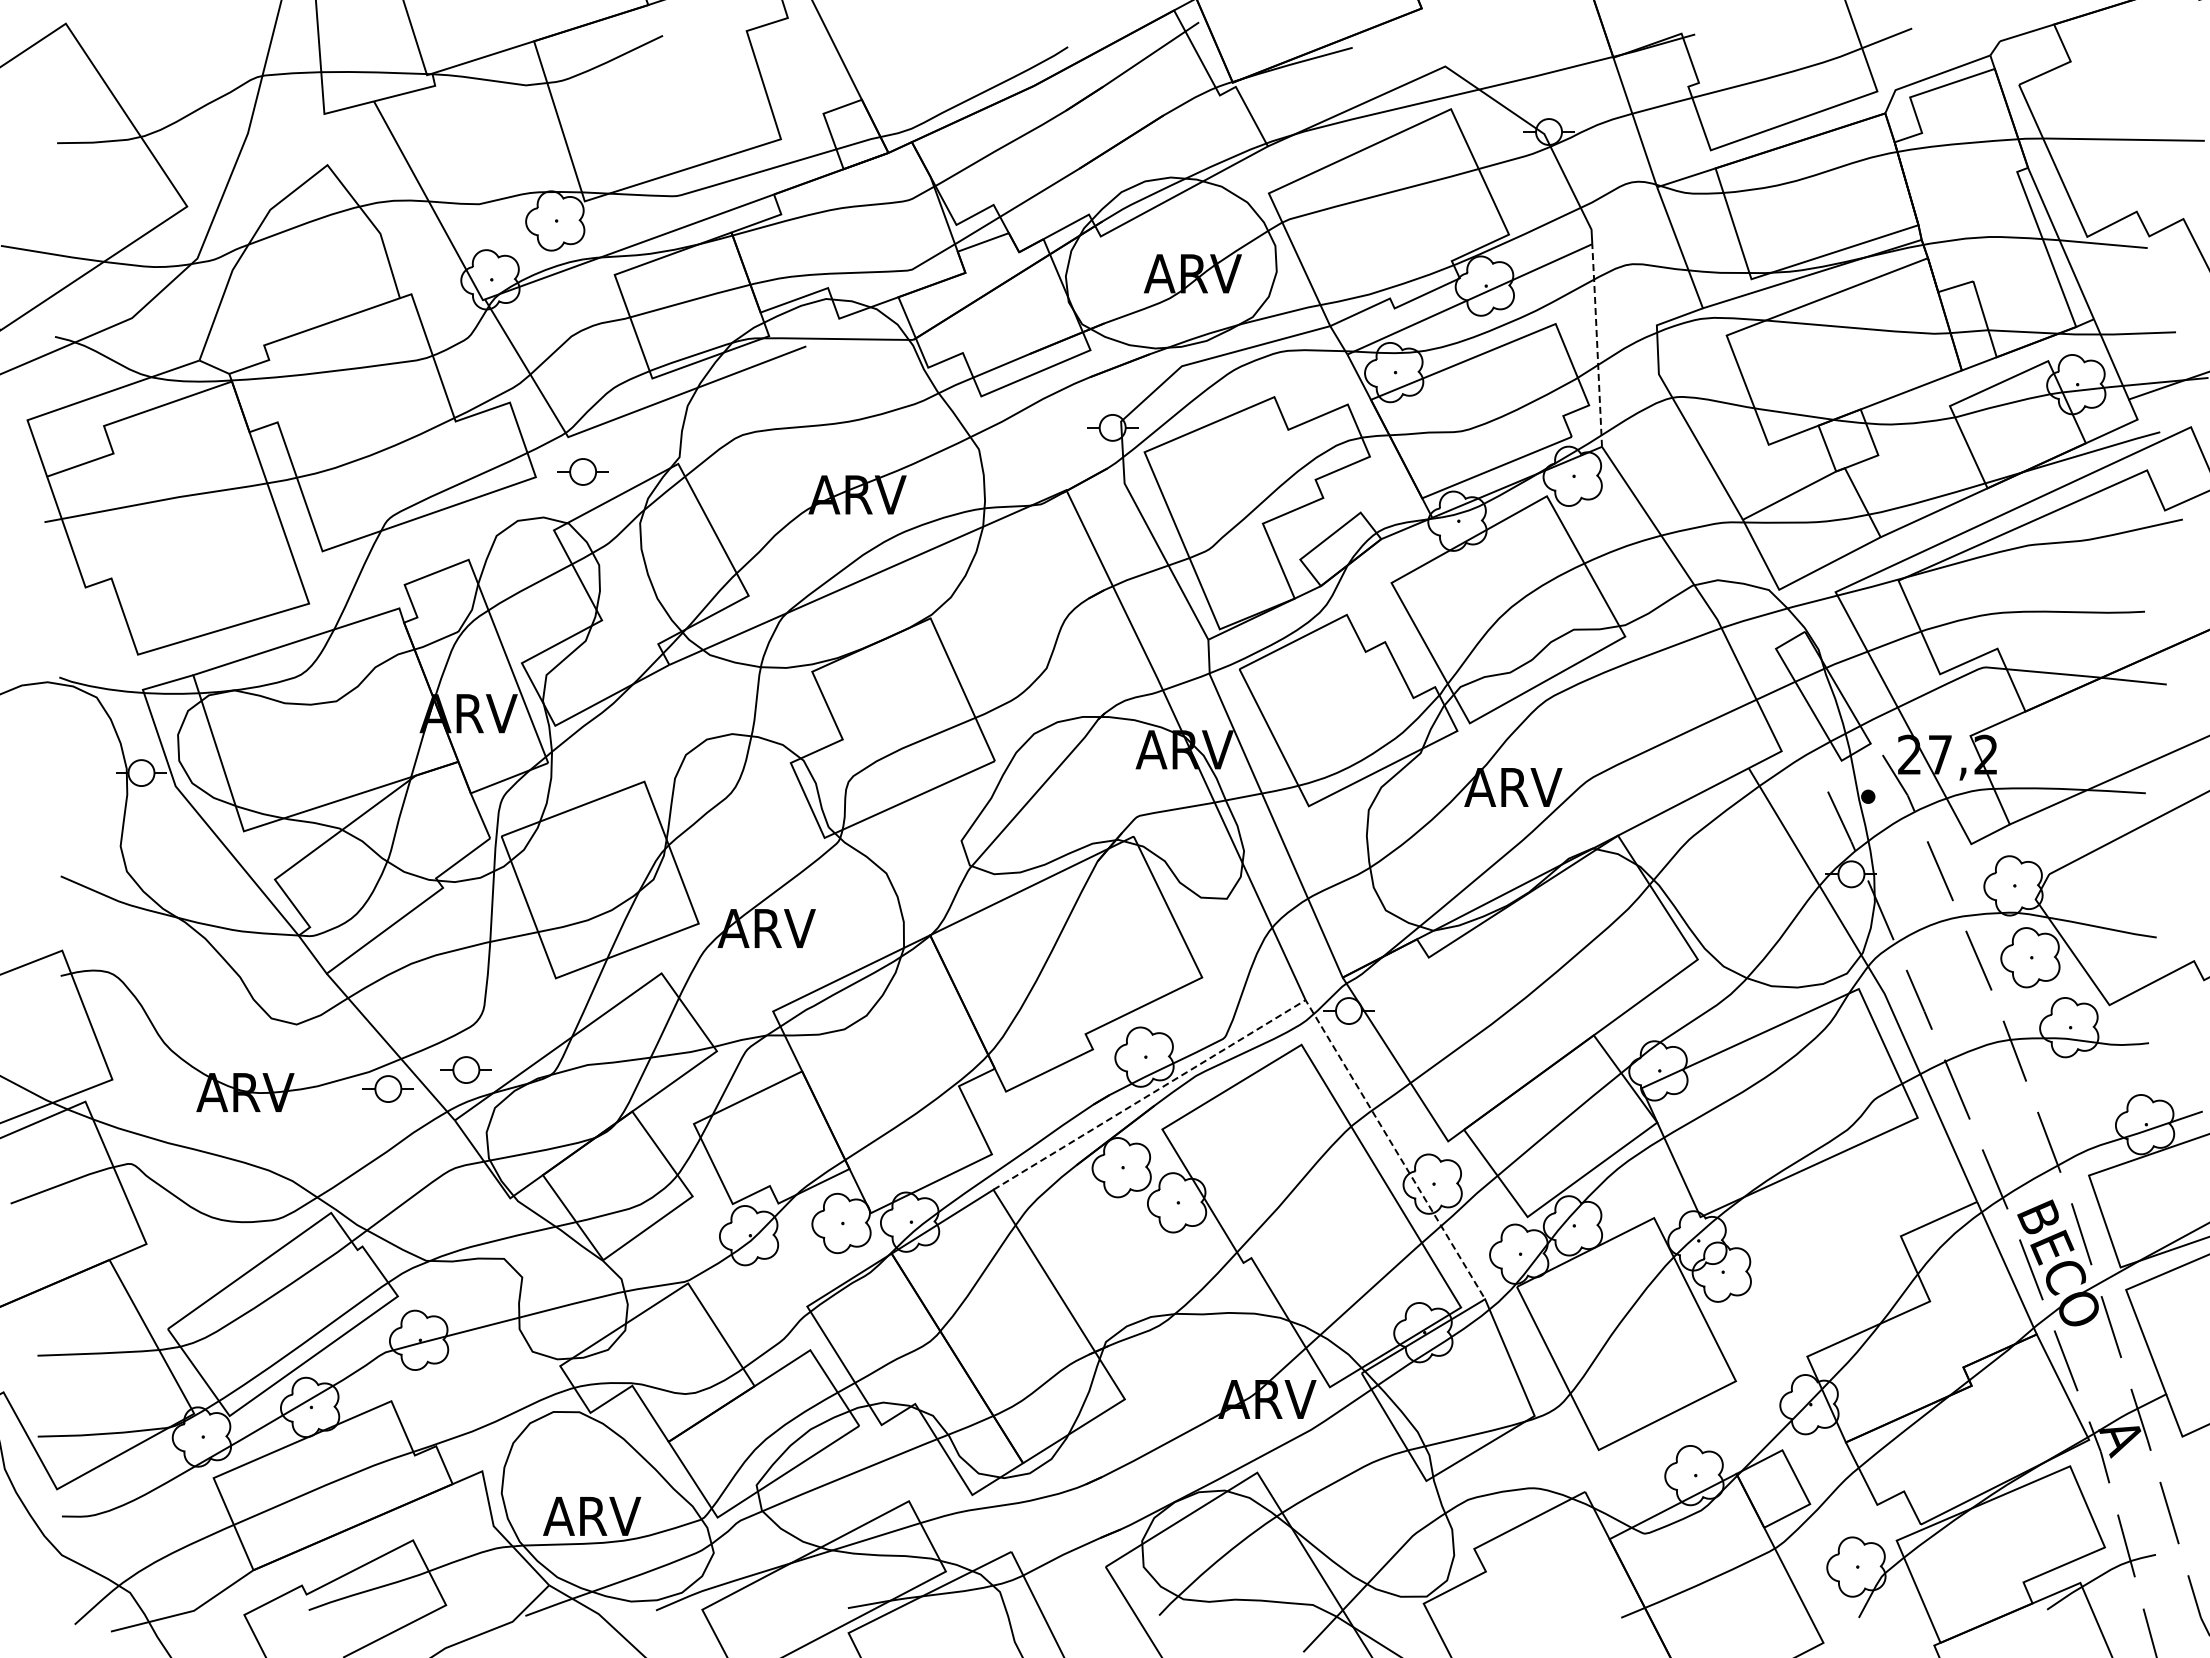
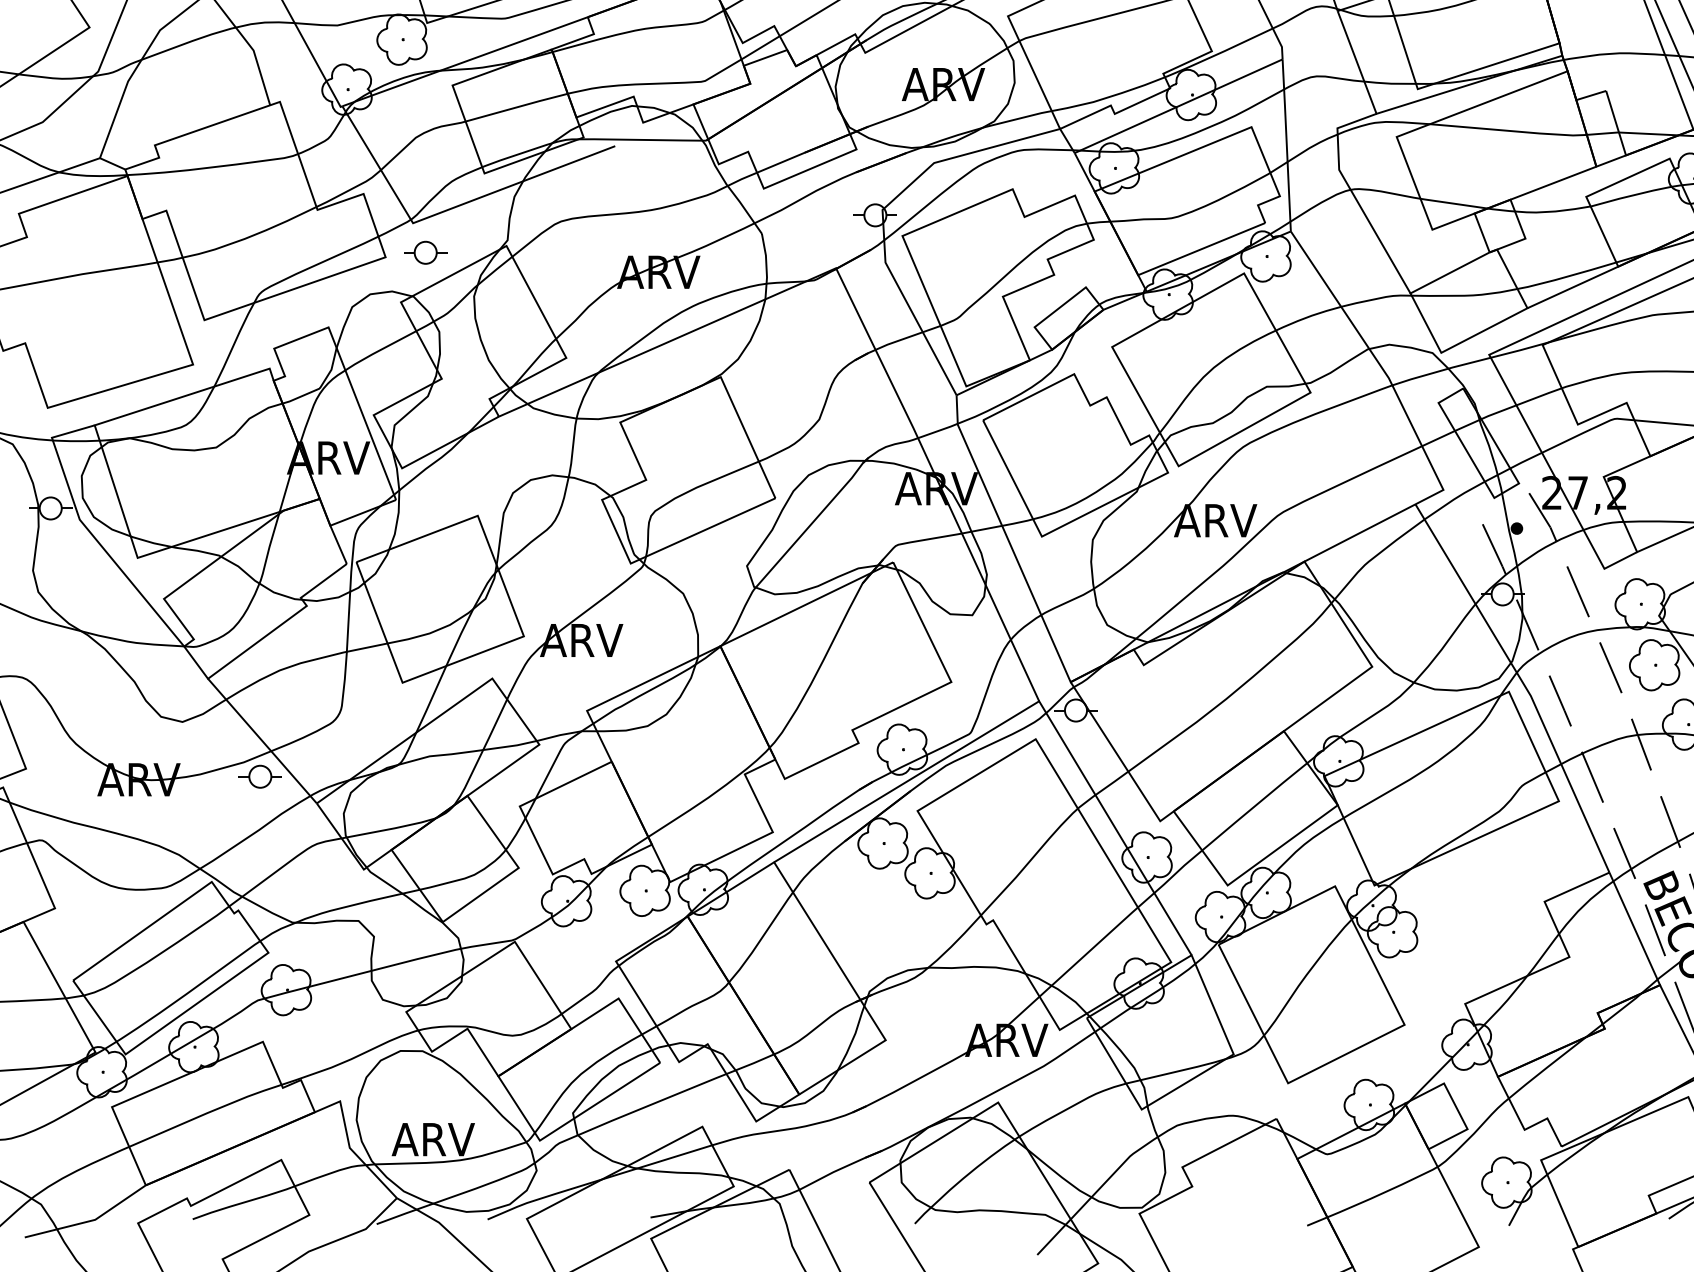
line: (1597, 344) -> (1287, 144), dashed -> solid
line: (1298, 1004) -> (1033, 704), dashed -> solid
part: (465, 1069) -> (325, 760), removed

